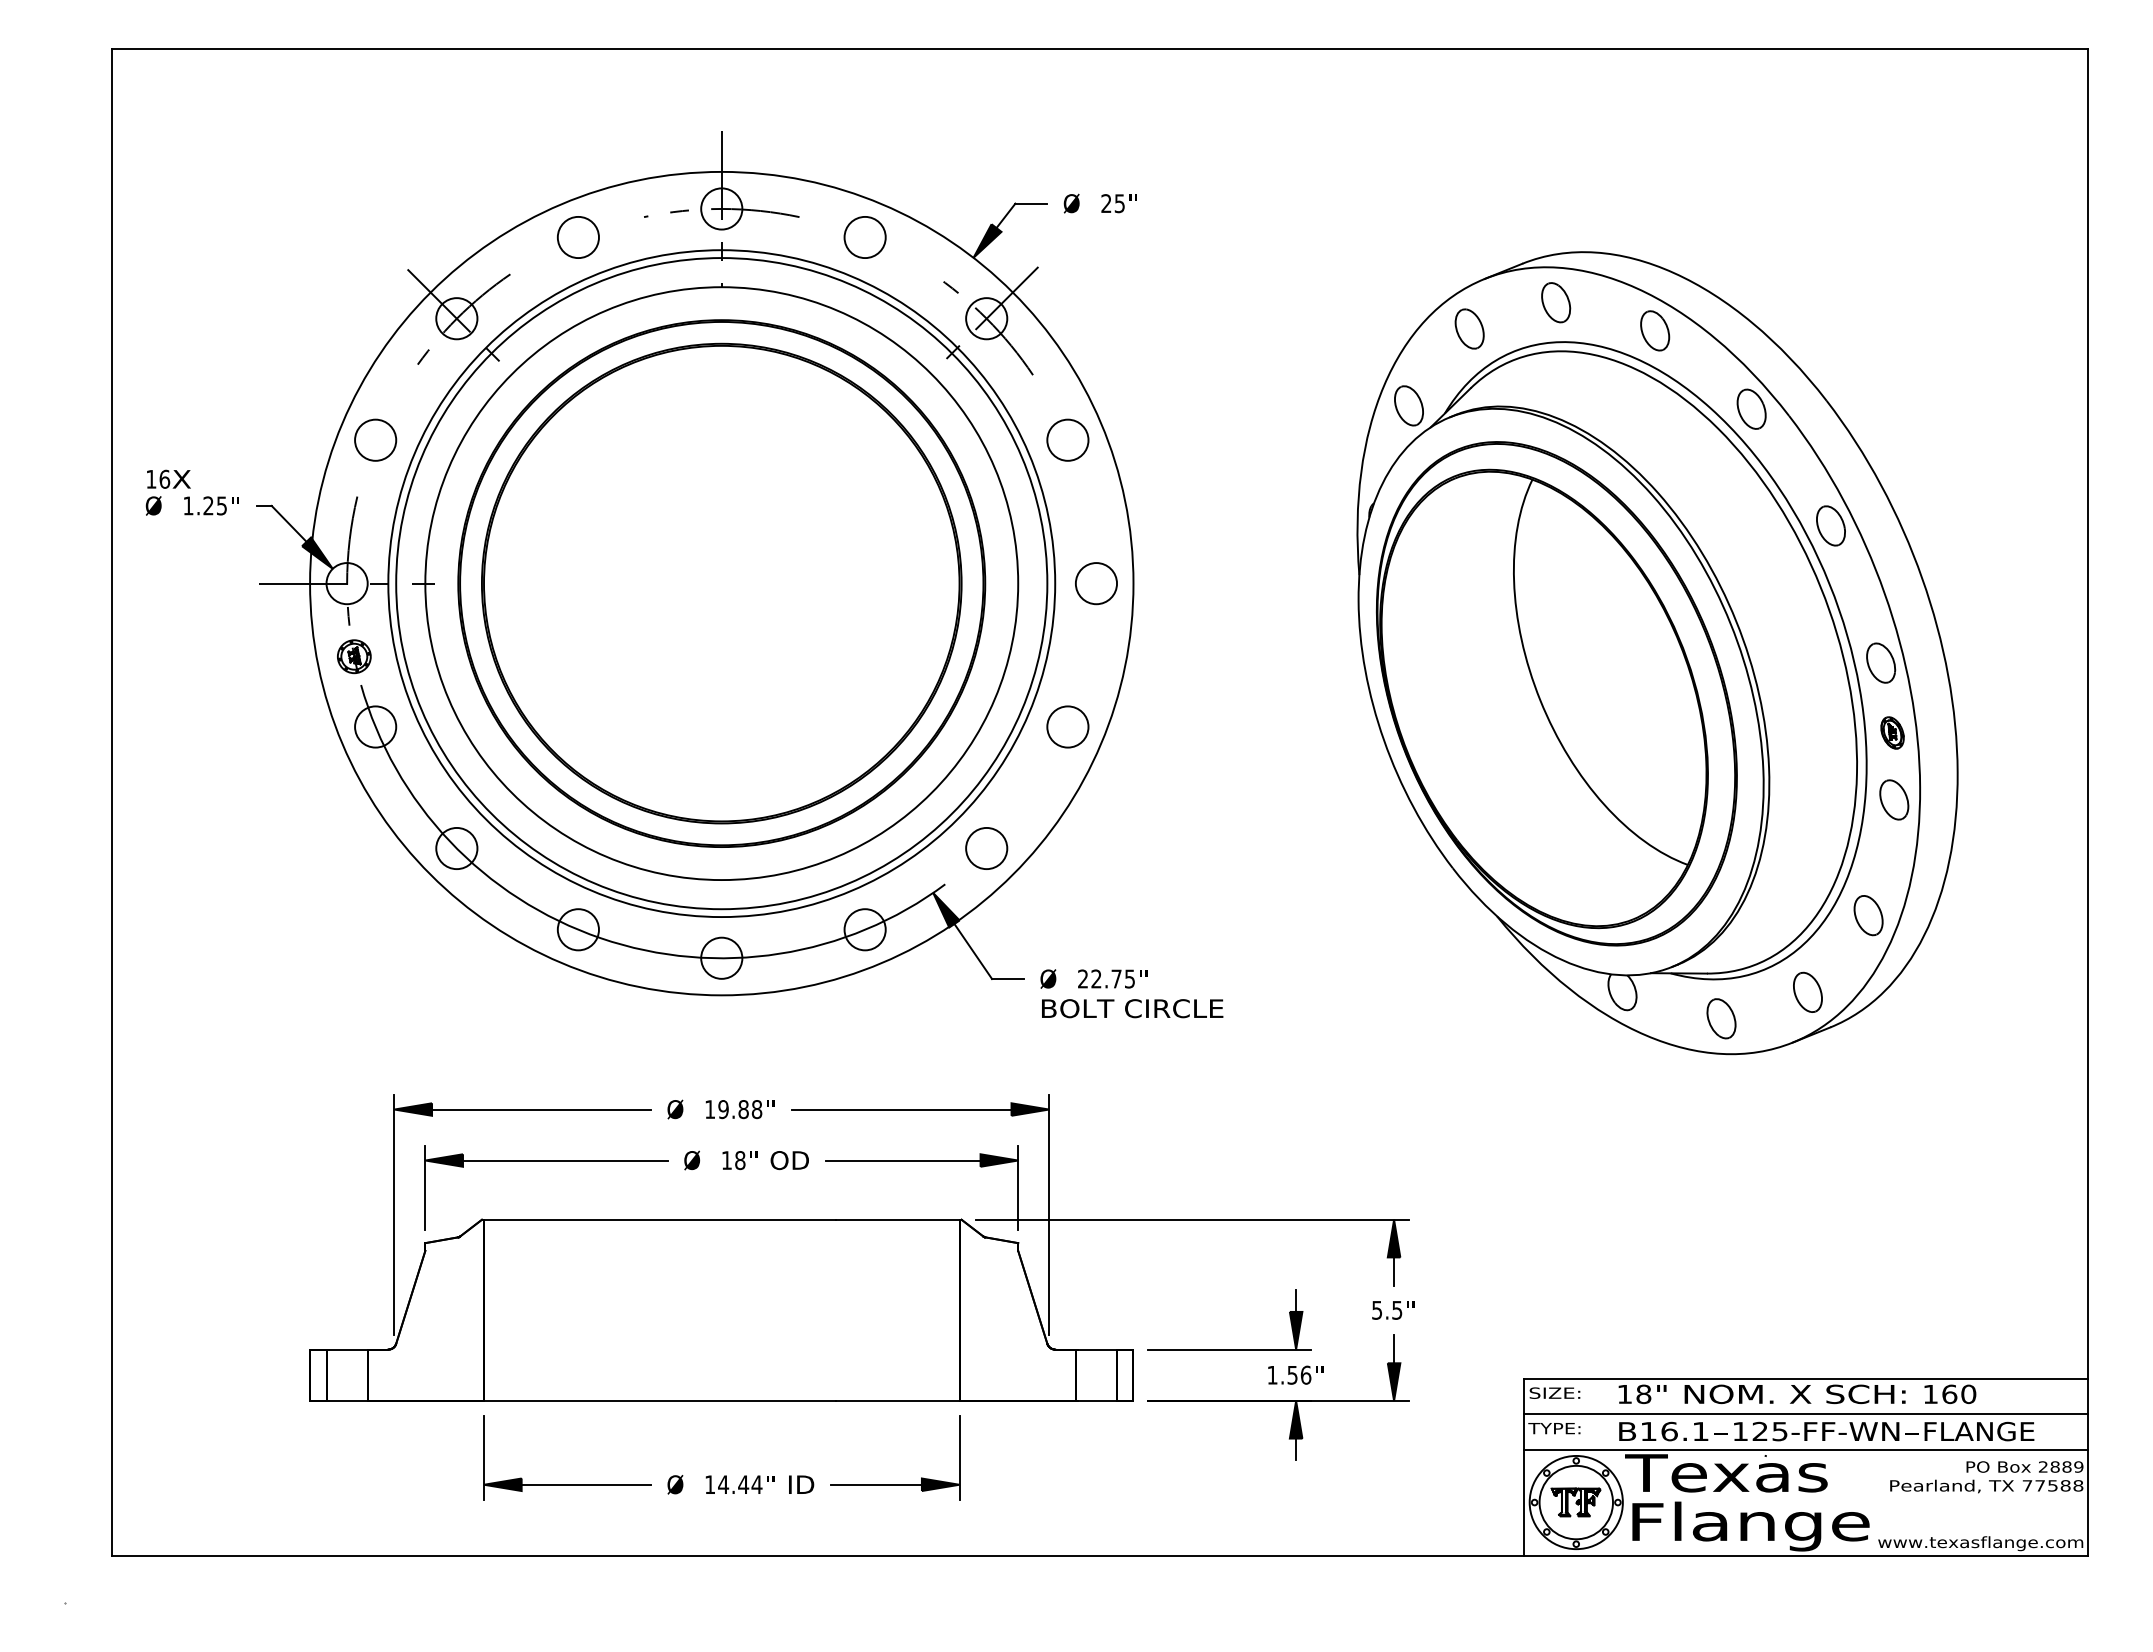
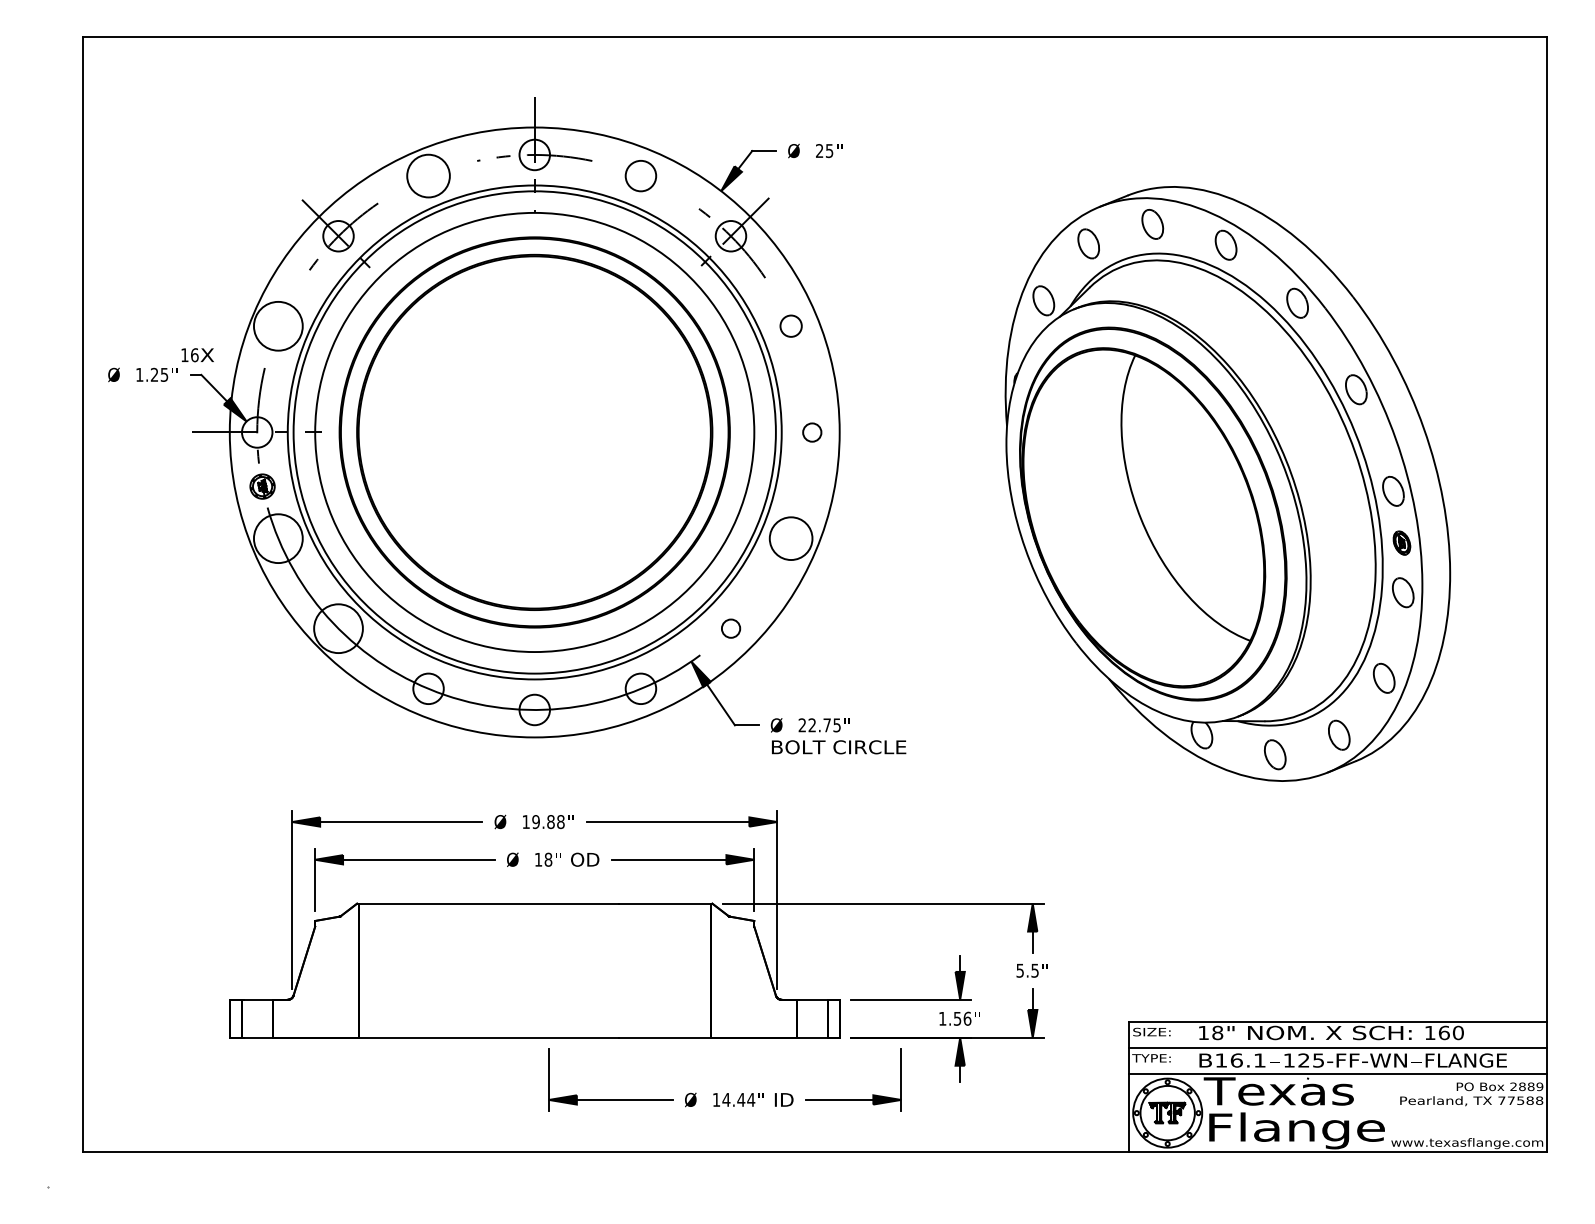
circle: (577, 237) -> (427, 176), size x1.4
circle: (375, 439) -> (278, 325), size x1.6
circle: (1067, 439) -> (790, 325), size x0.7
text: (168, 478) -> (197, 354), moved
circle: (1096, 583) -> (812, 432), size x0.6
circle: (375, 726) -> (278, 538), size x1.6
circle: (1067, 726) -> (790, 538), size x1.4
circle: (456, 848) -> (338, 628), size x1.6
circle: (986, 848) -> (730, 628), size x0.6
part: (724, 1475) -> (727, 1093), moved

